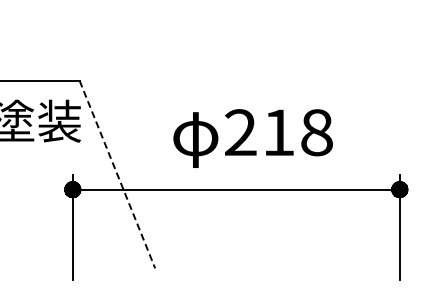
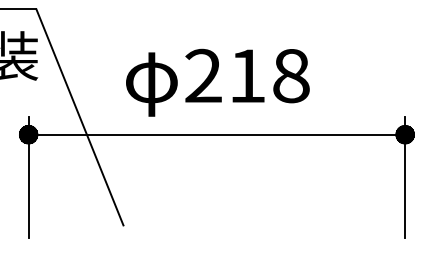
text: (252, 138) -> (217, 82), moved
line: (117, 175) -> (80, 118), dashed -> solid

